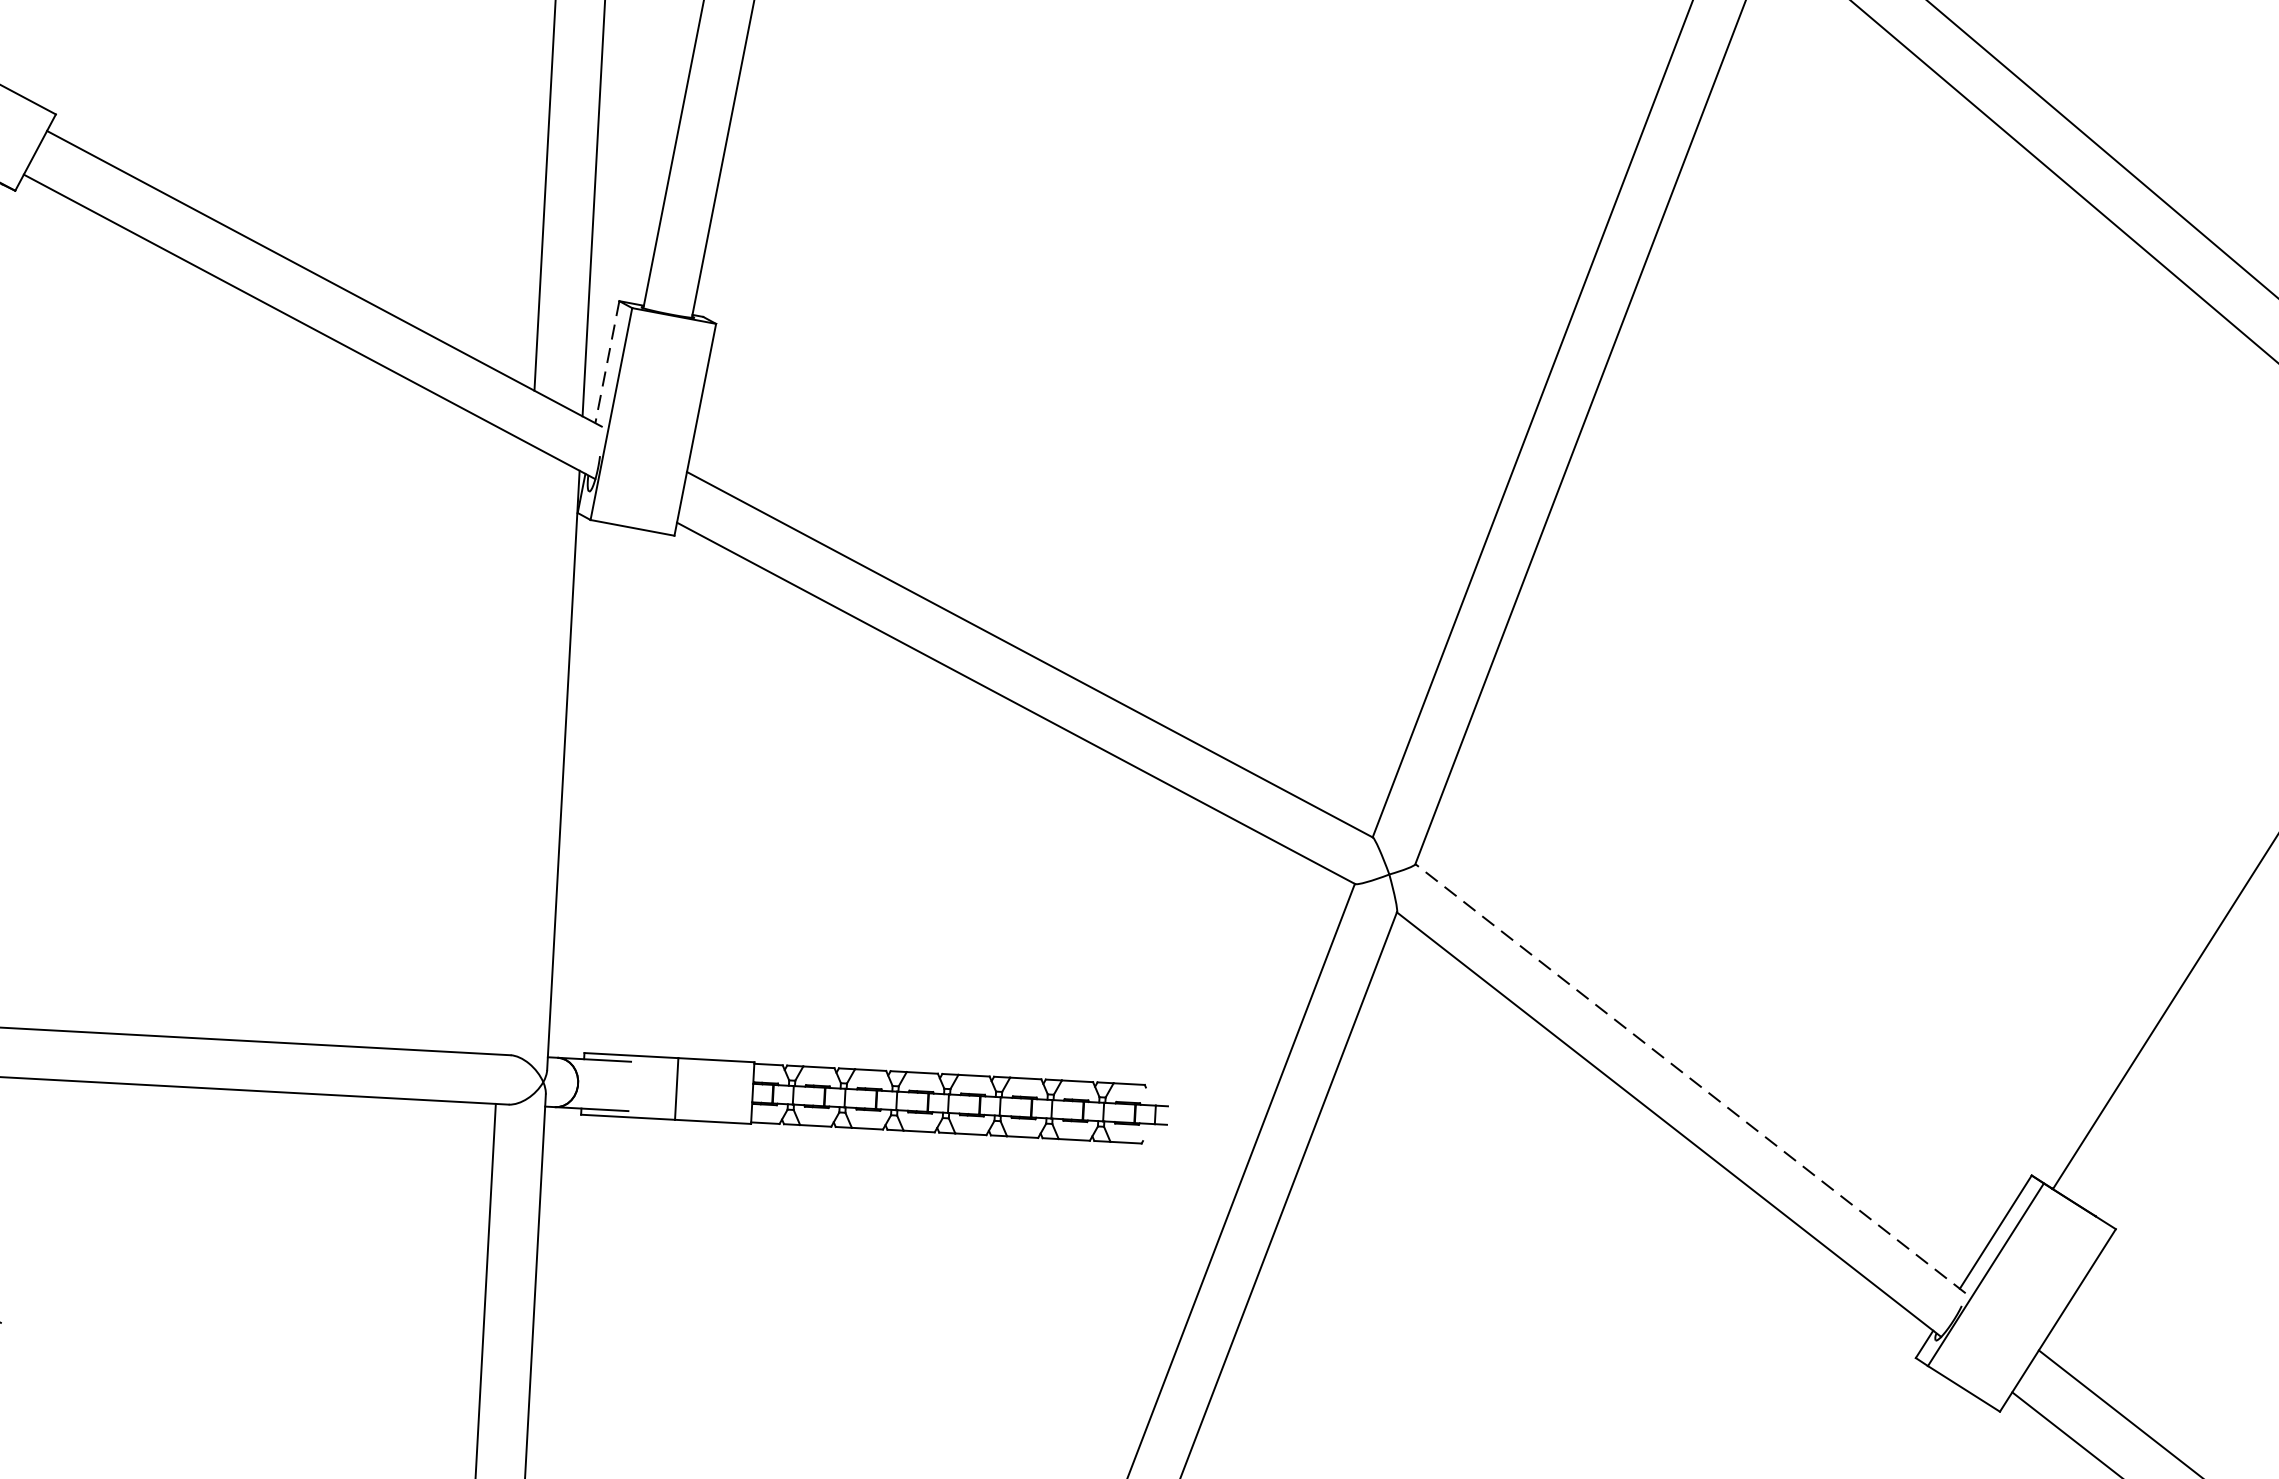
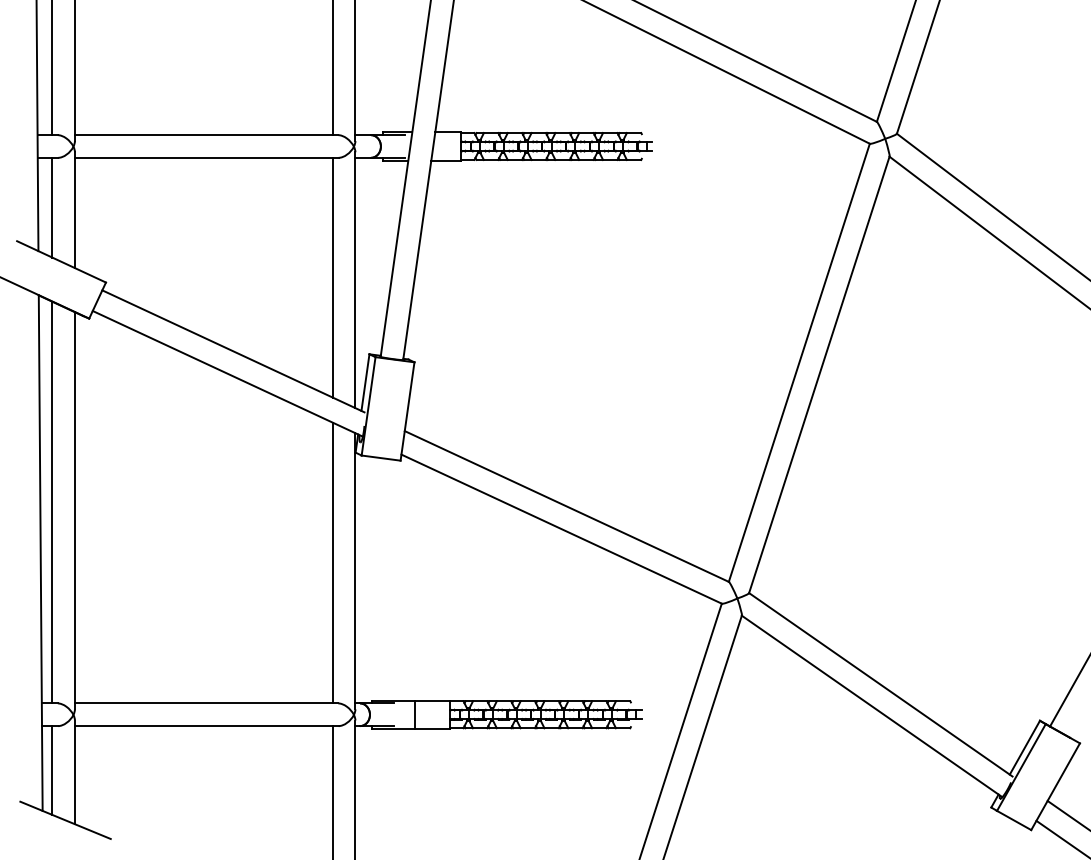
line: (607, 361) -> (365, 382), dashed -> solid
line: (514, 748) -> (332, 562), added
line: (1689, 1077) -> (880, 684), dashed -> solid

